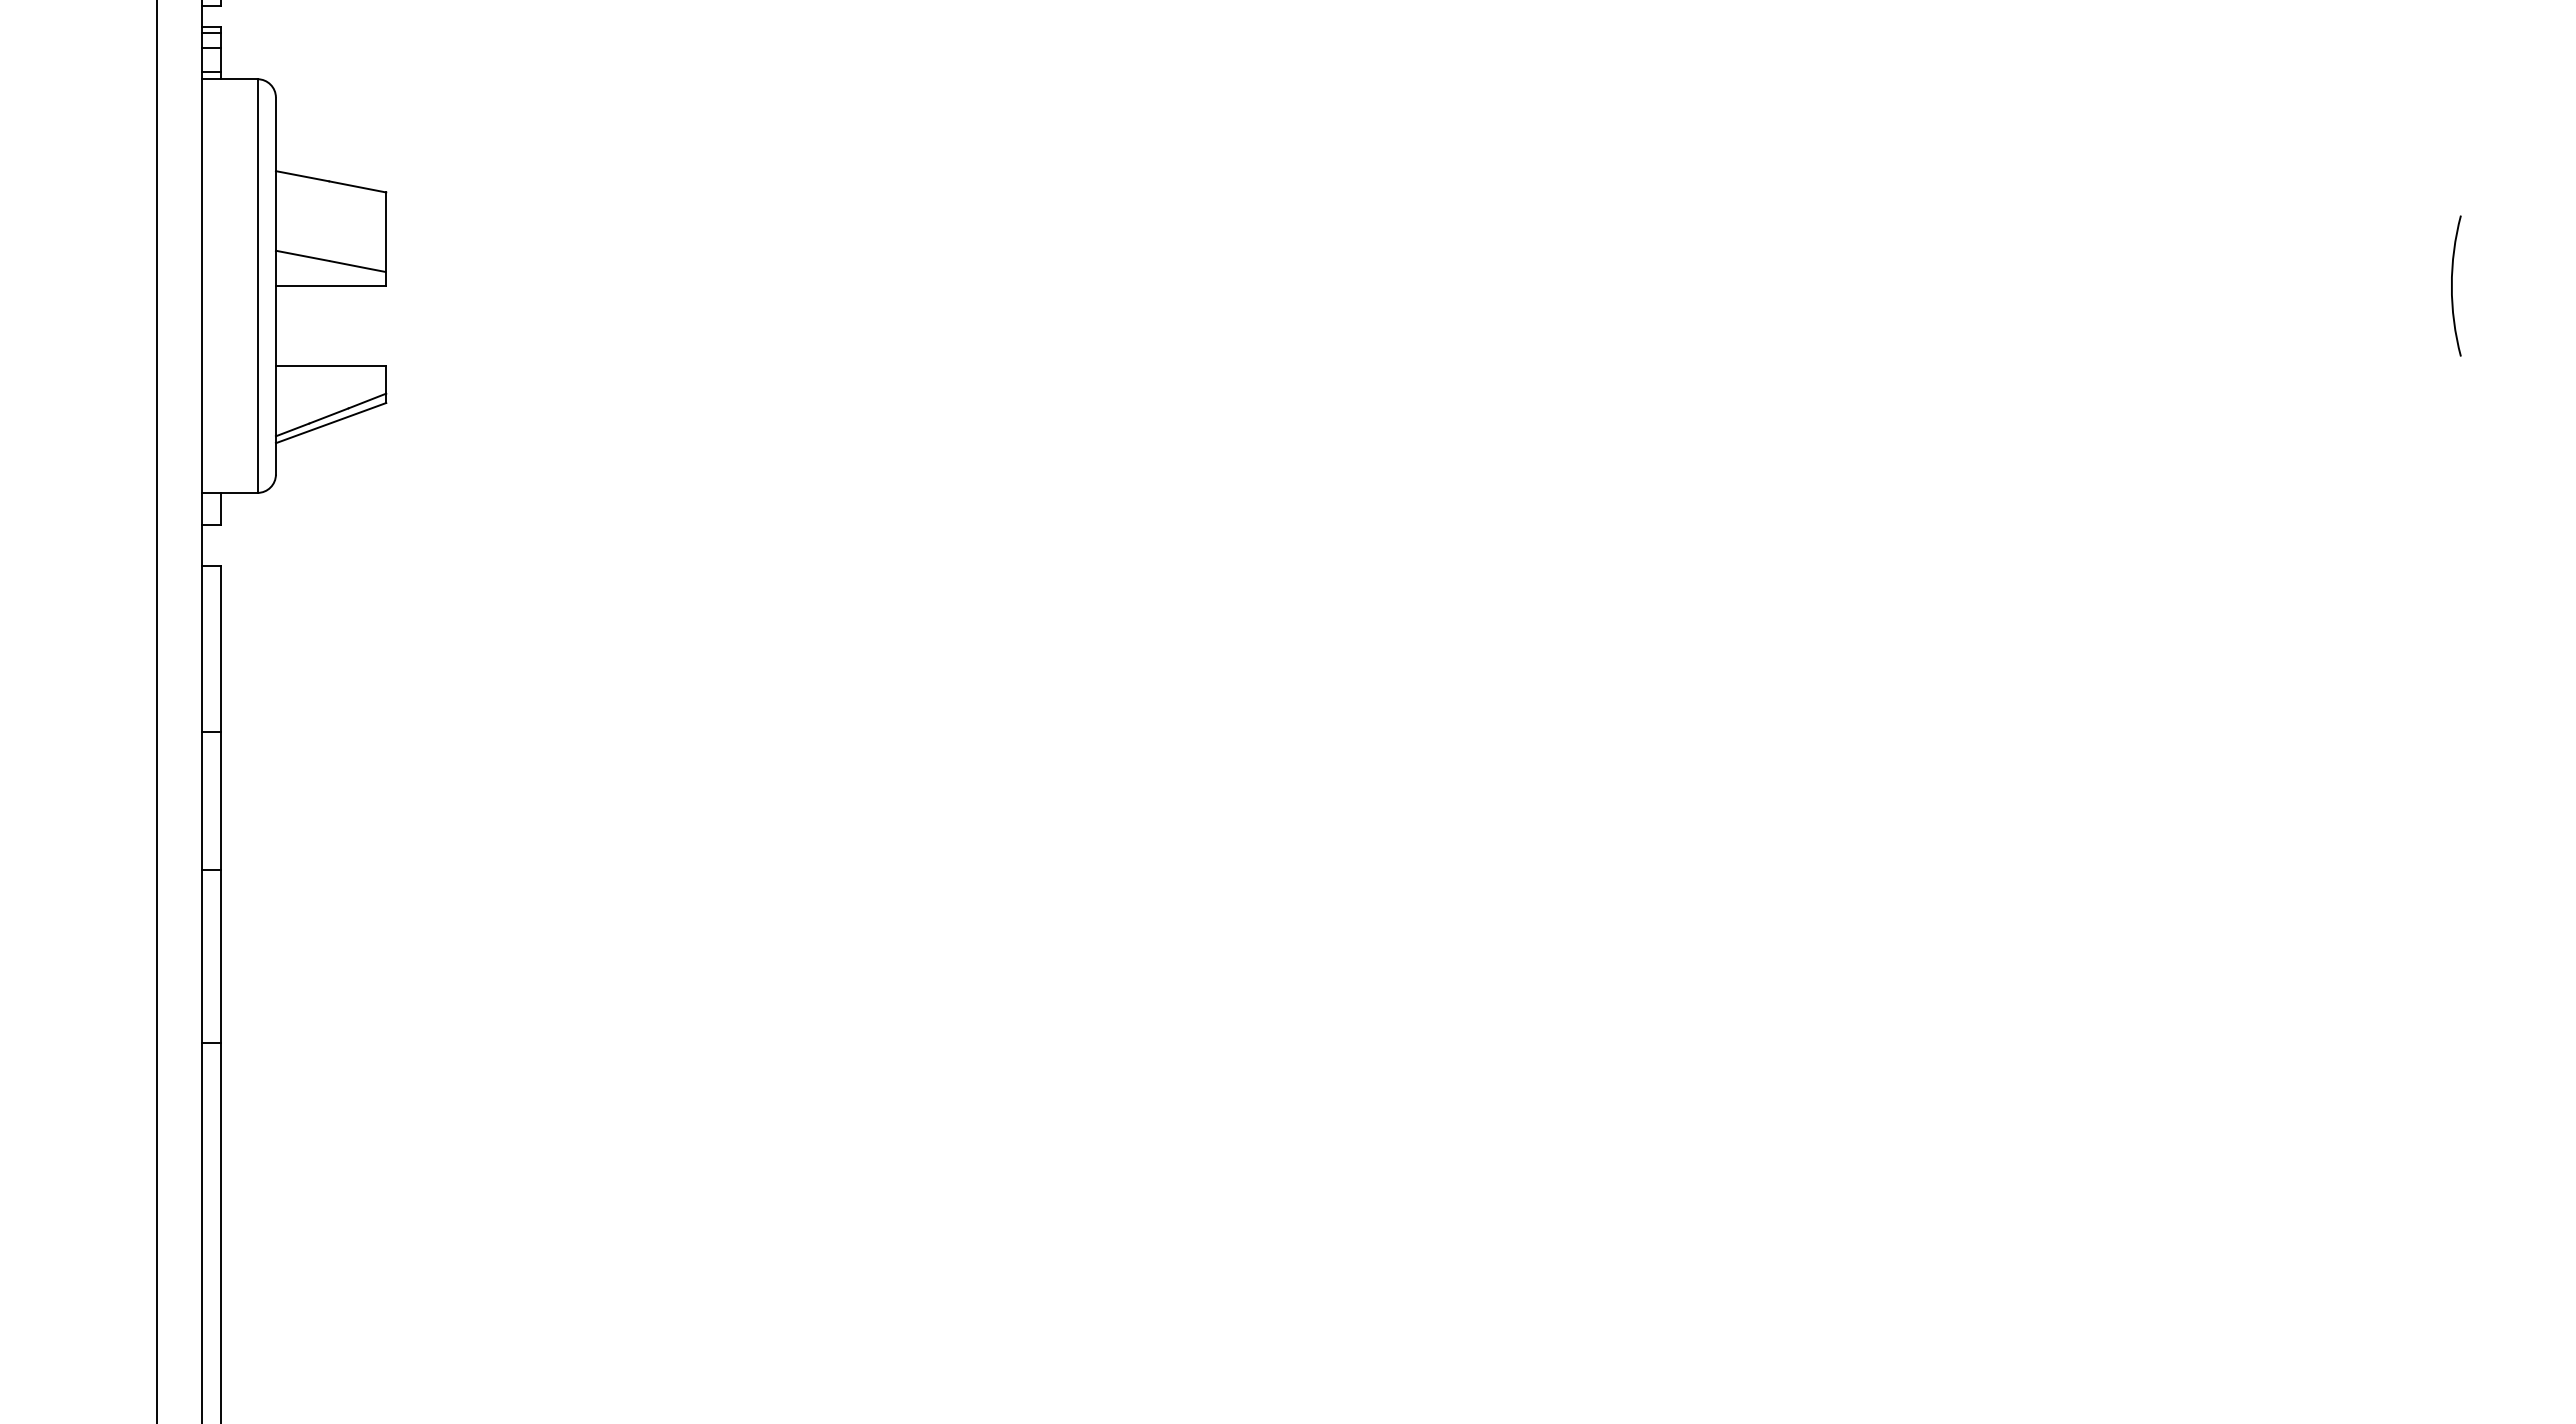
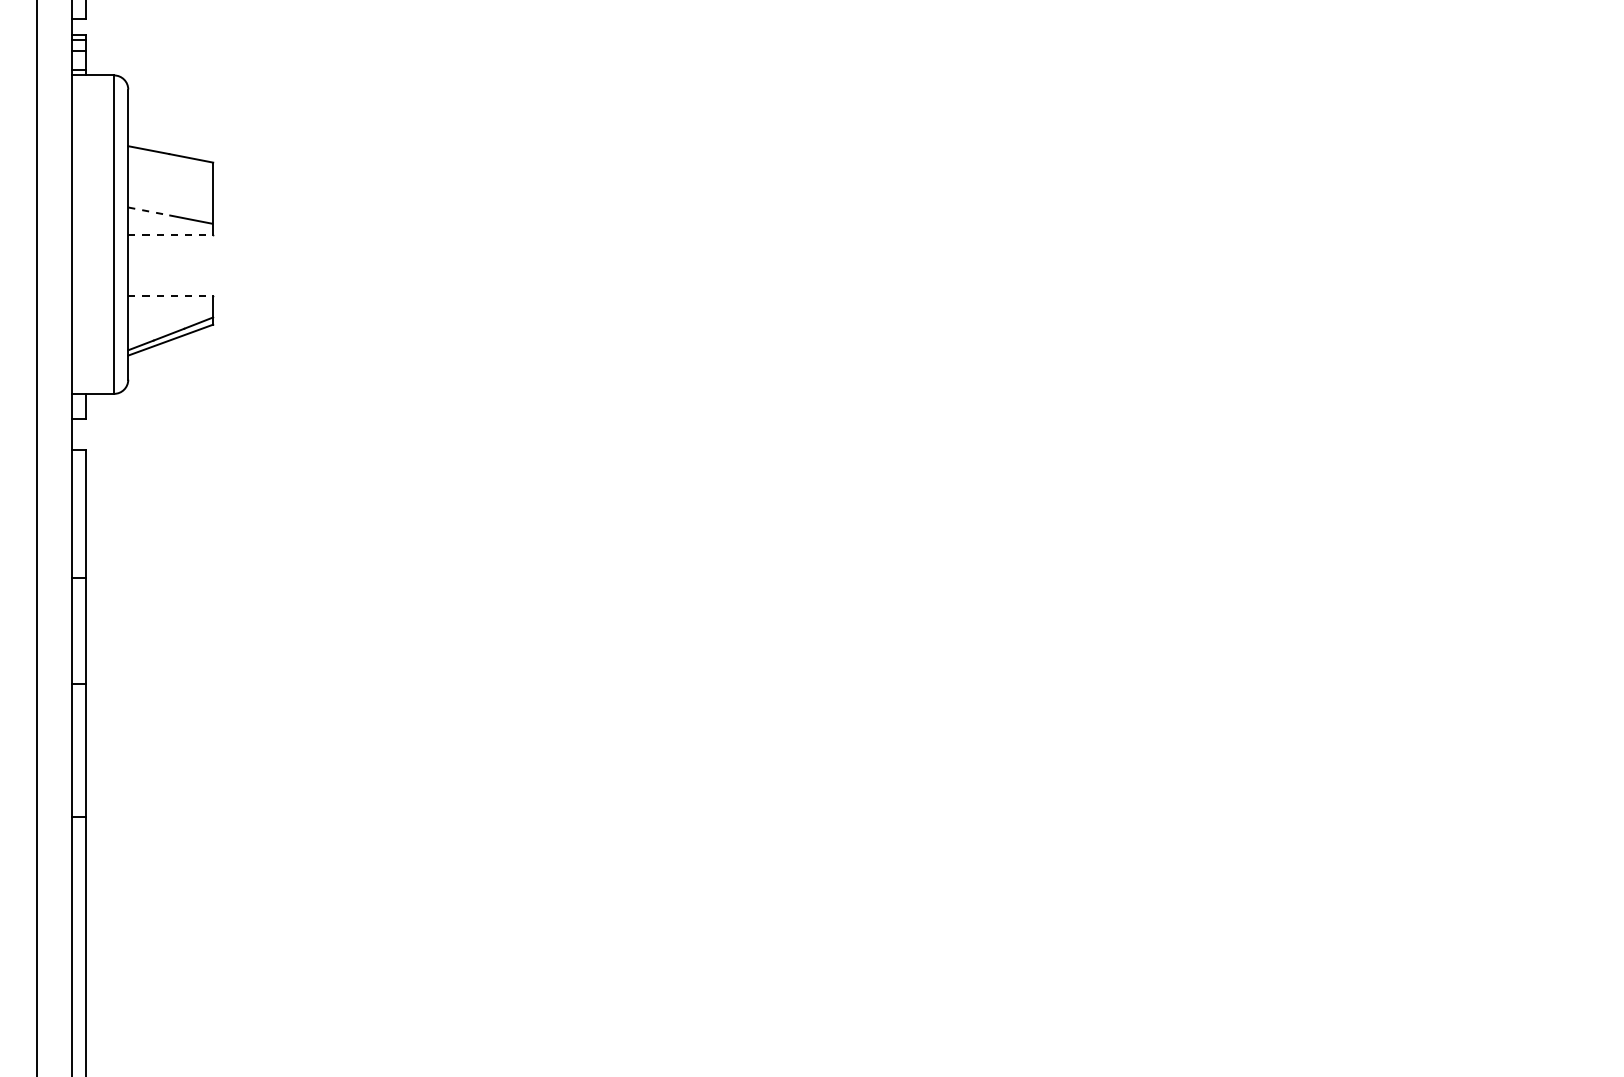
line: (303, 255) -> (149, 211), solid -> dashed
line: (331, 286) -> (171, 234), solid -> dashed
line: (331, 365) -> (171, 295), solid -> dashed

